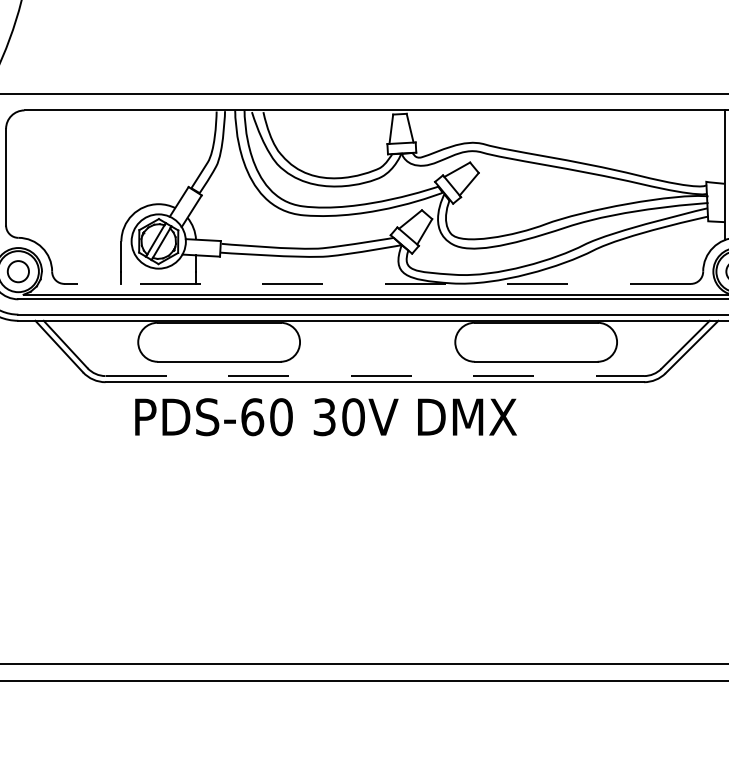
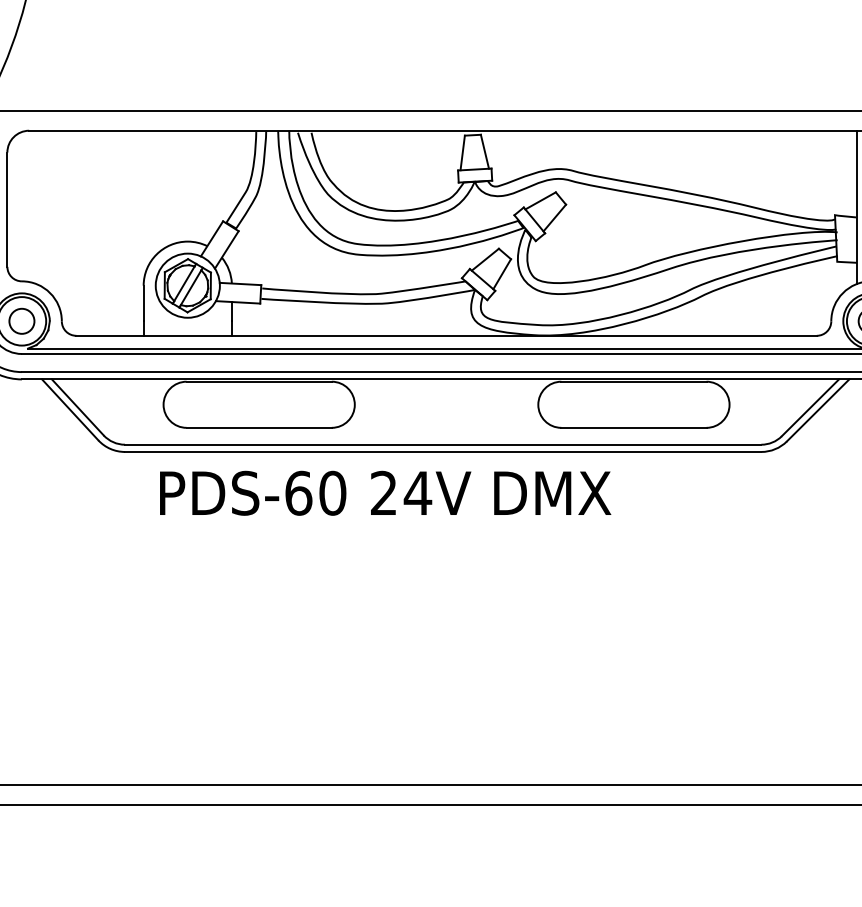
line: (377, 283) -> (446, 335), dashed -> solid
line: (375, 376) -> (444, 445), dashed -> solid
text: (339, 417) -> (401, 493), 30V -> 24V

